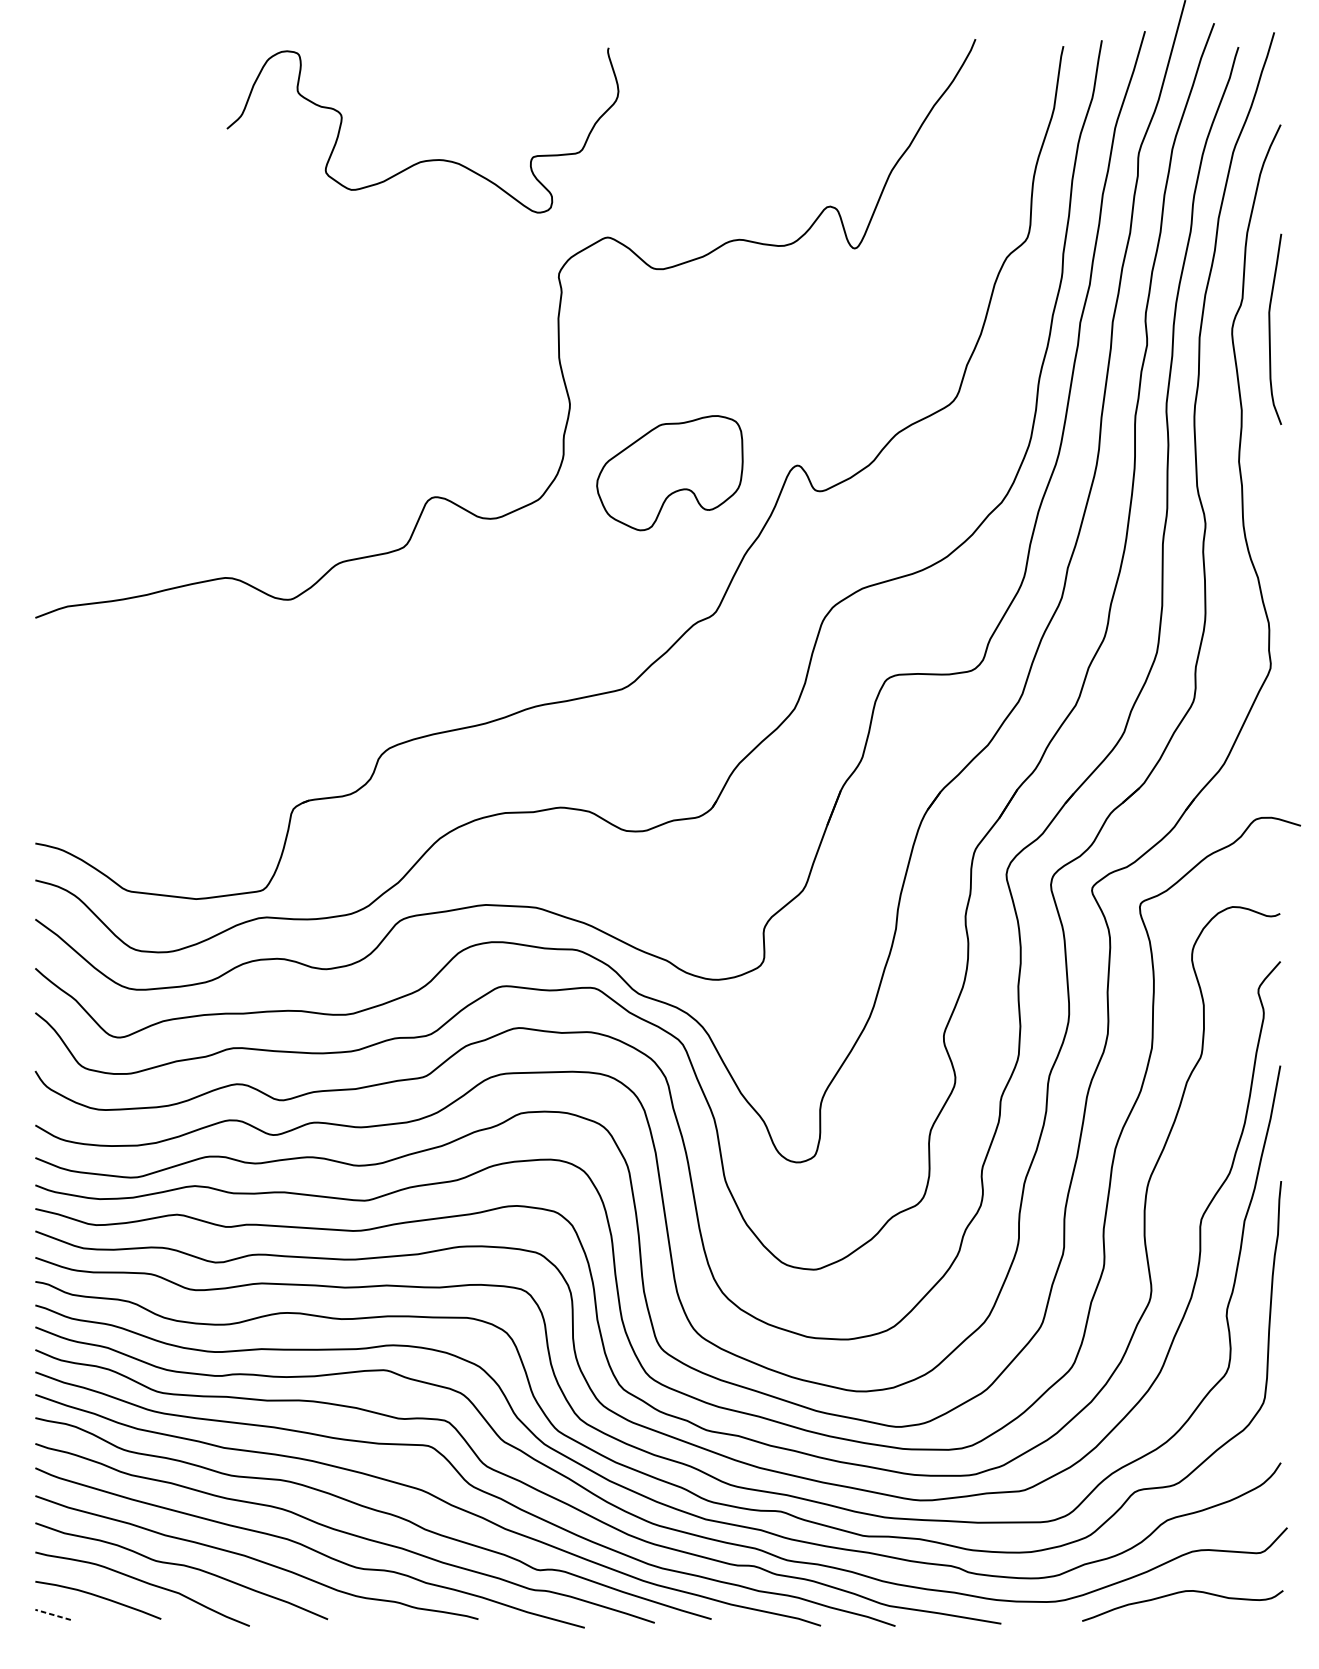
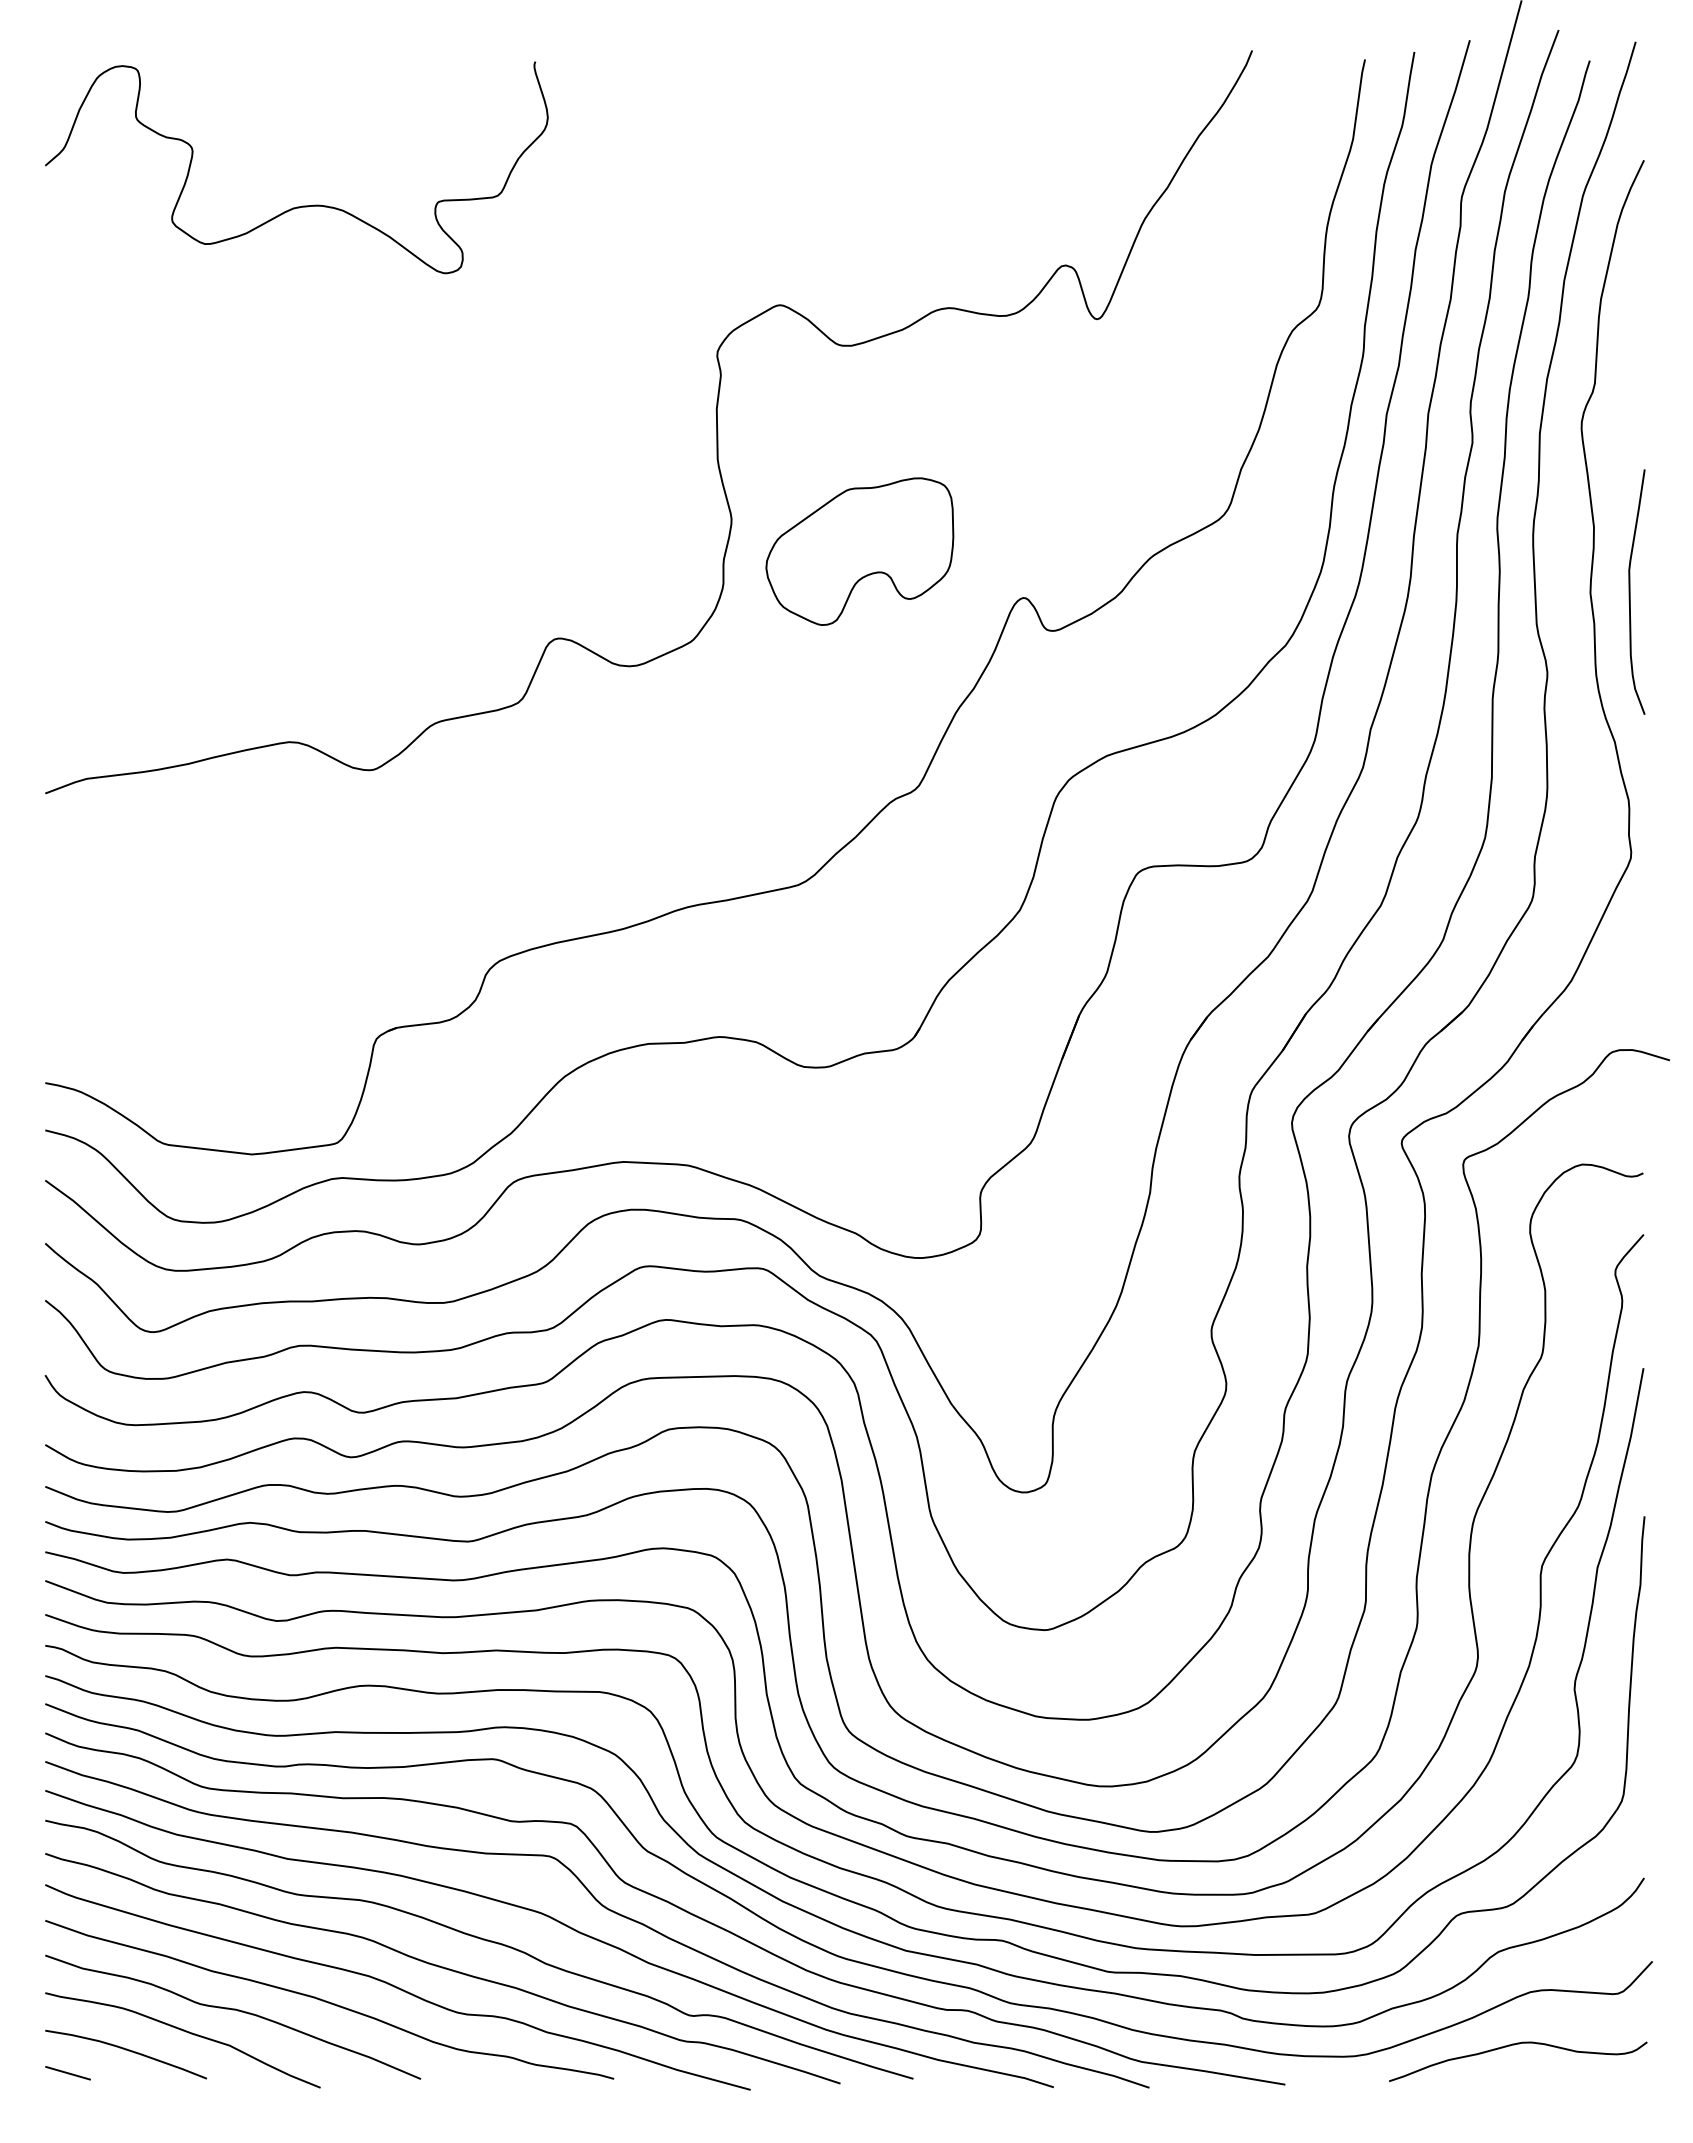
curve: (427, 159) -> (302, 205), moved
curve: (1270, 328) -> (1630, 591), moved
part: (669, 473) -> (859, 551), moved
line: (53, 1615) -> (68, 2073), dashed -> solid

